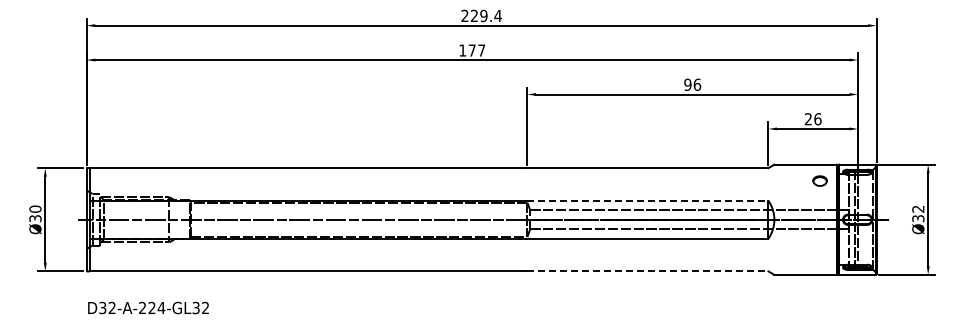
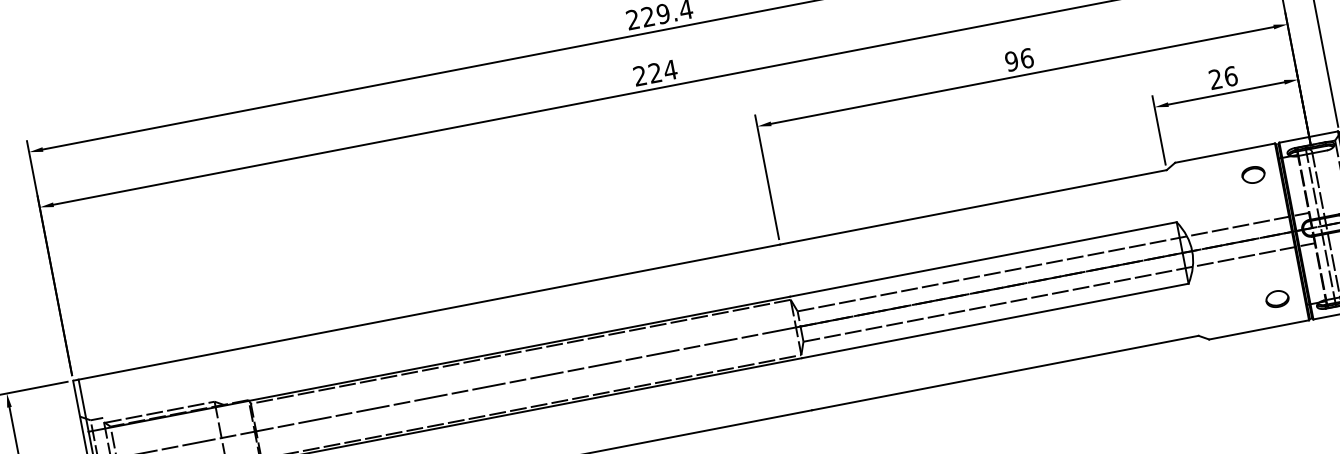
text: (472, 50) -> (655, 72), 177 -> 224
line: (647, 200) -> (982, 259), dashed -> solid
part: (819, 258) -> (1276, 299), added
line: (647, 271) -> (1004, 373), dashed -> solid

